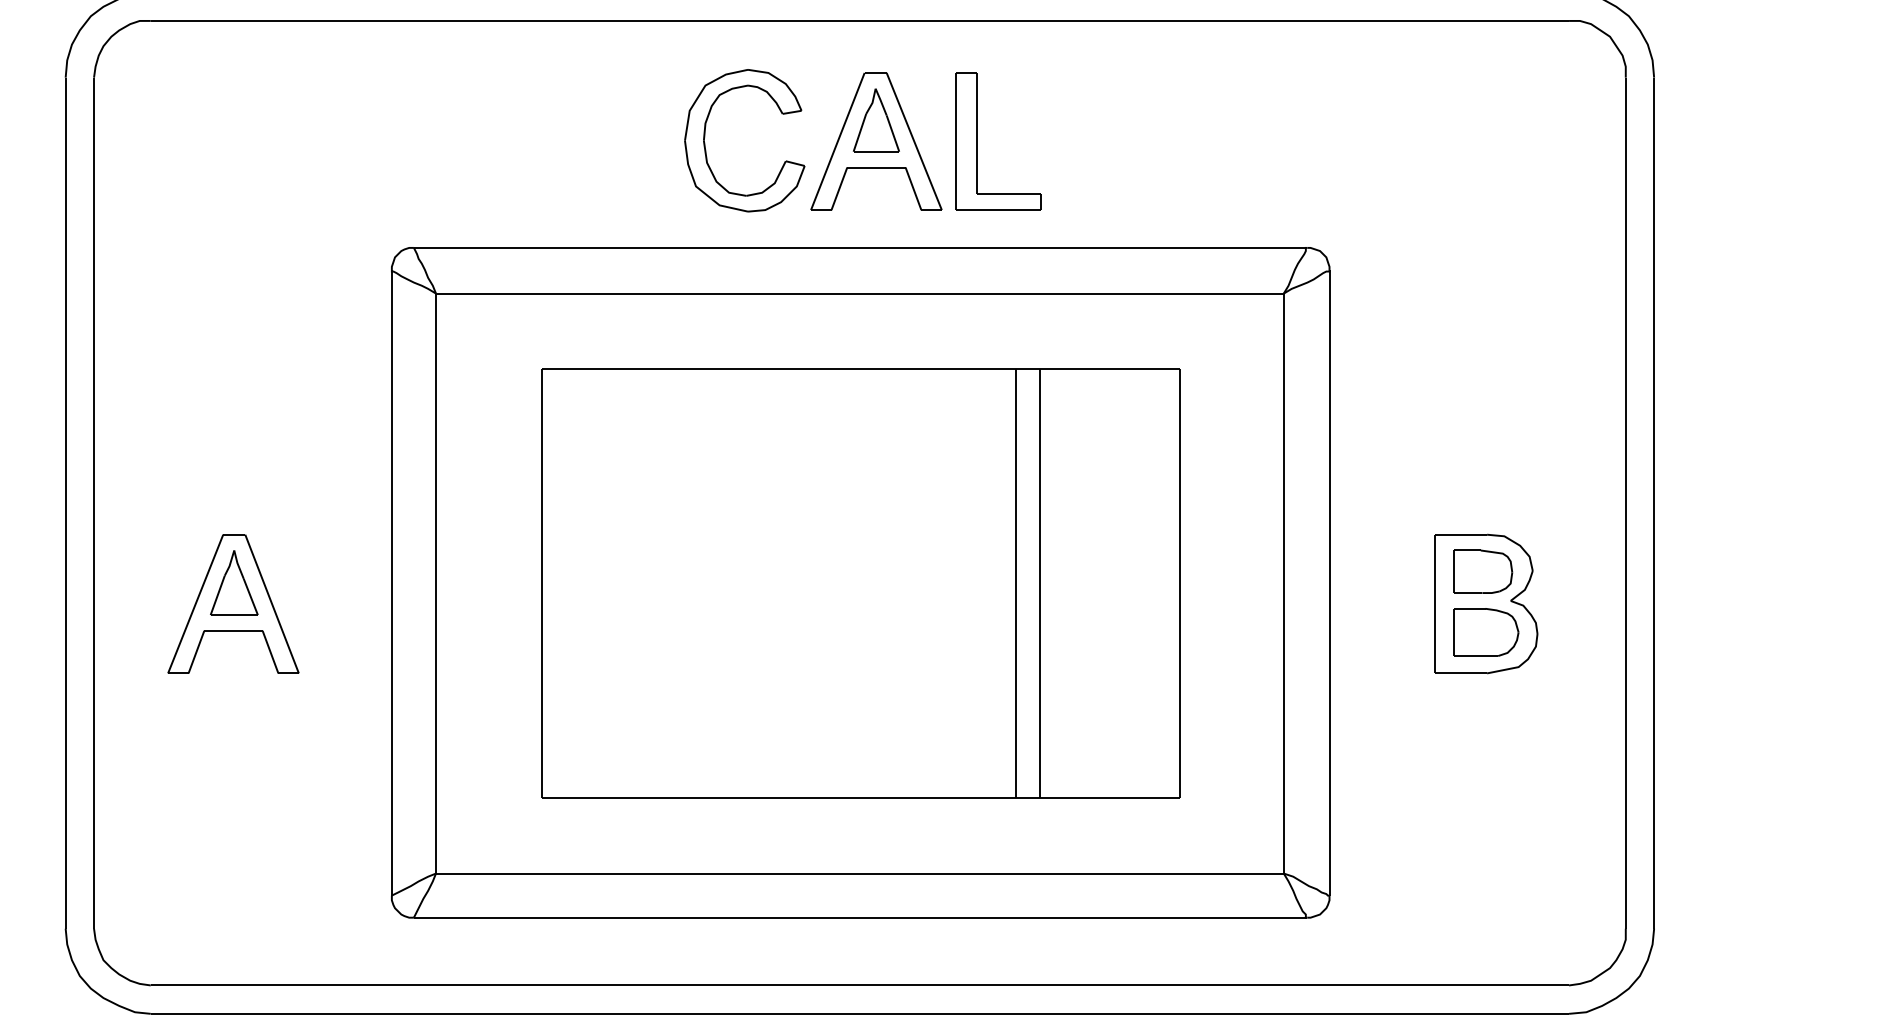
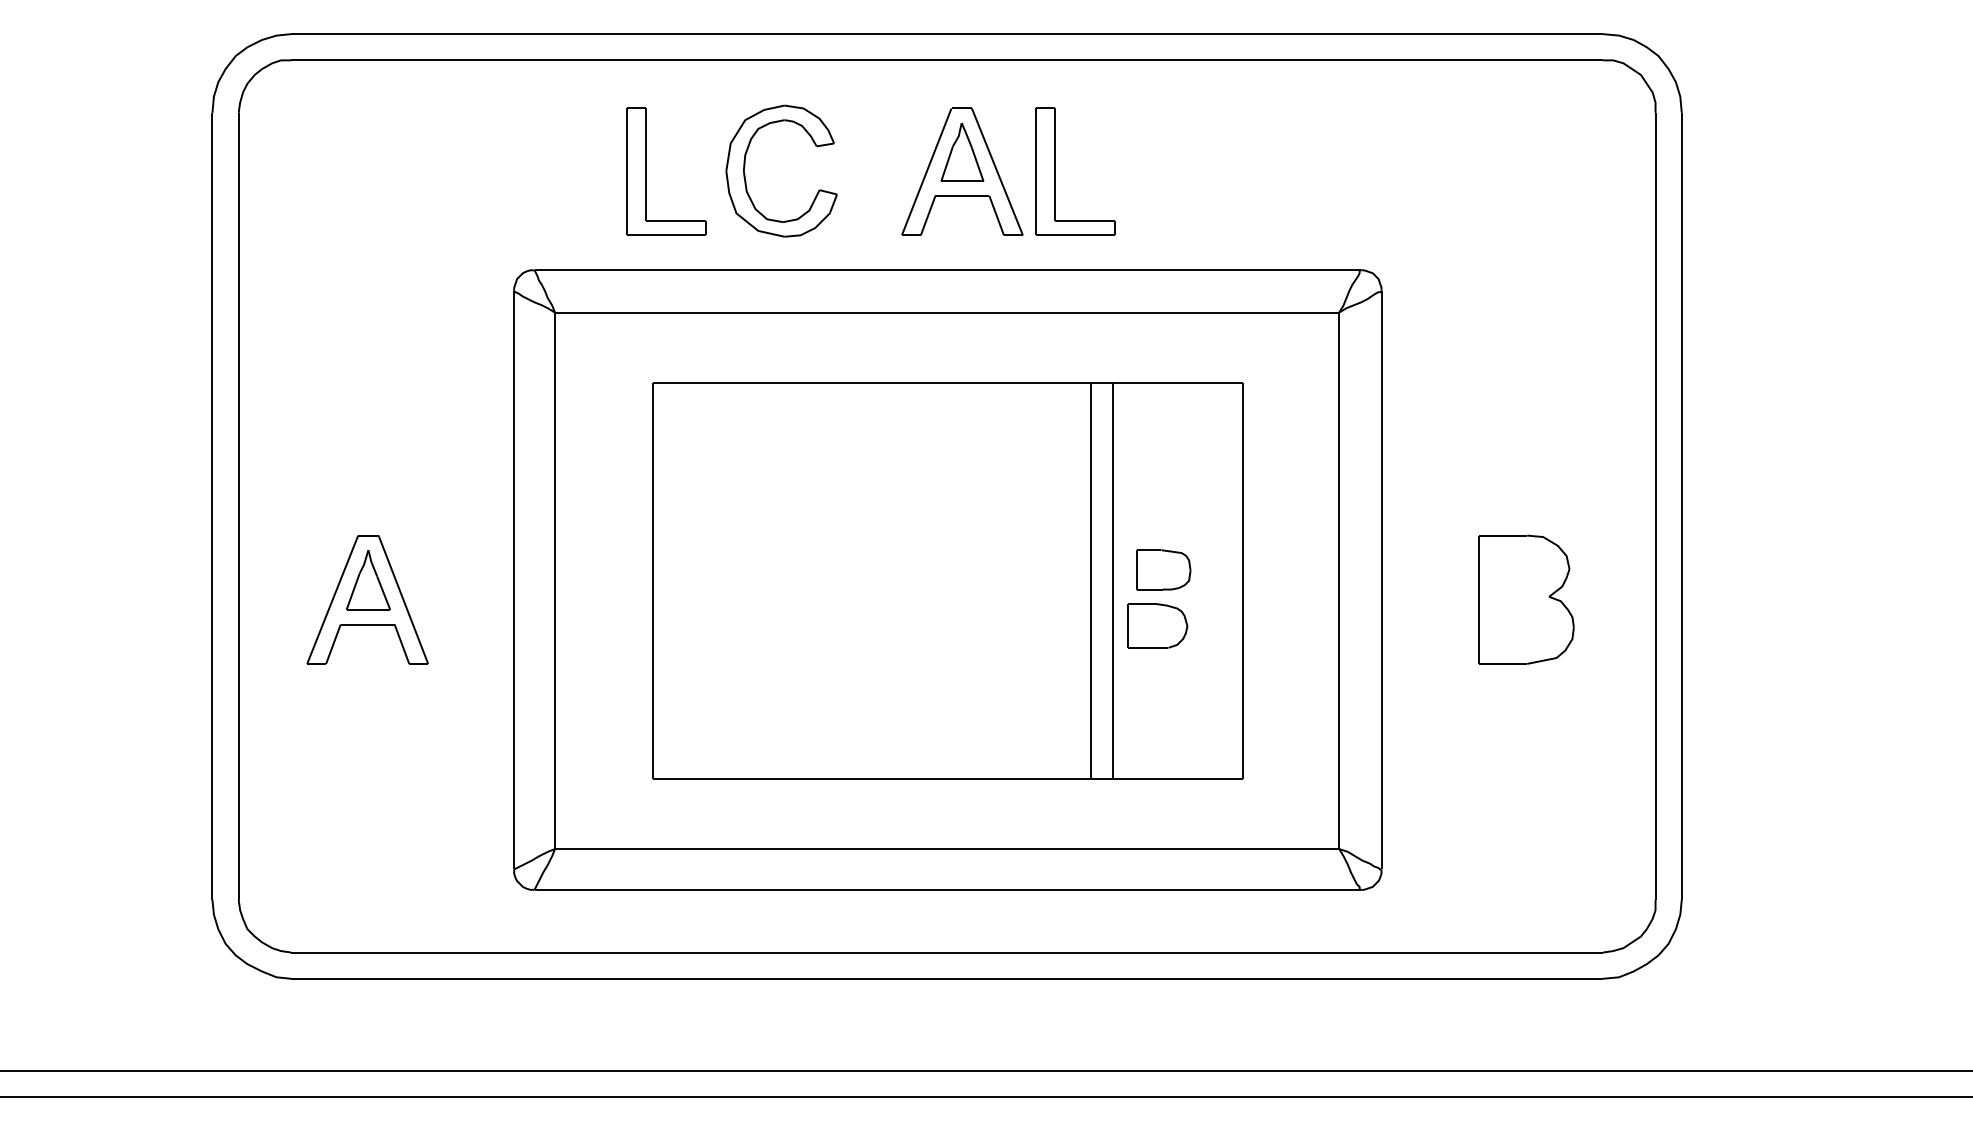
part: (705, 135) -> (745, 166), moved
part: (534, 141) -> (646, 171), added
part: (1483, 571) -> (1163, 569), moved
part: (1486, 631) -> (1157, 625), moved

